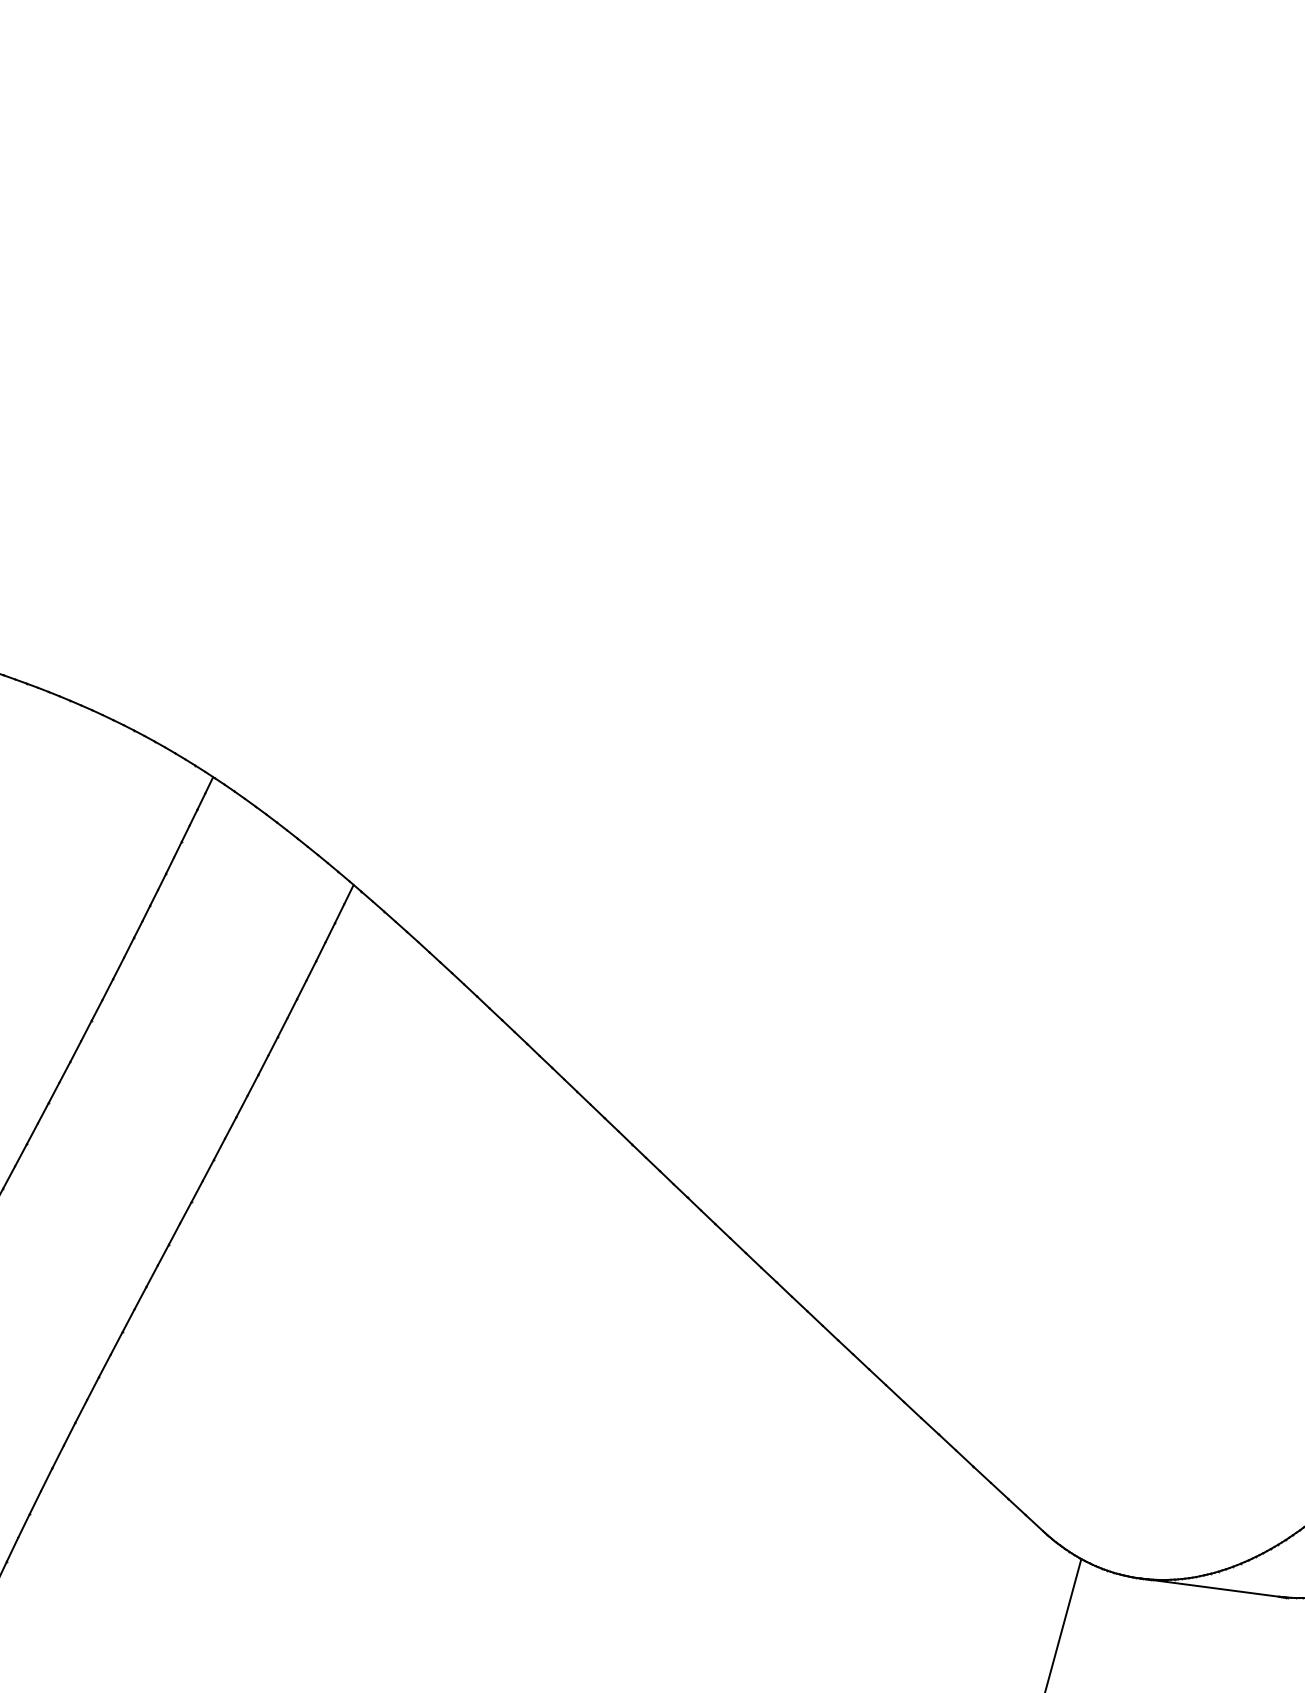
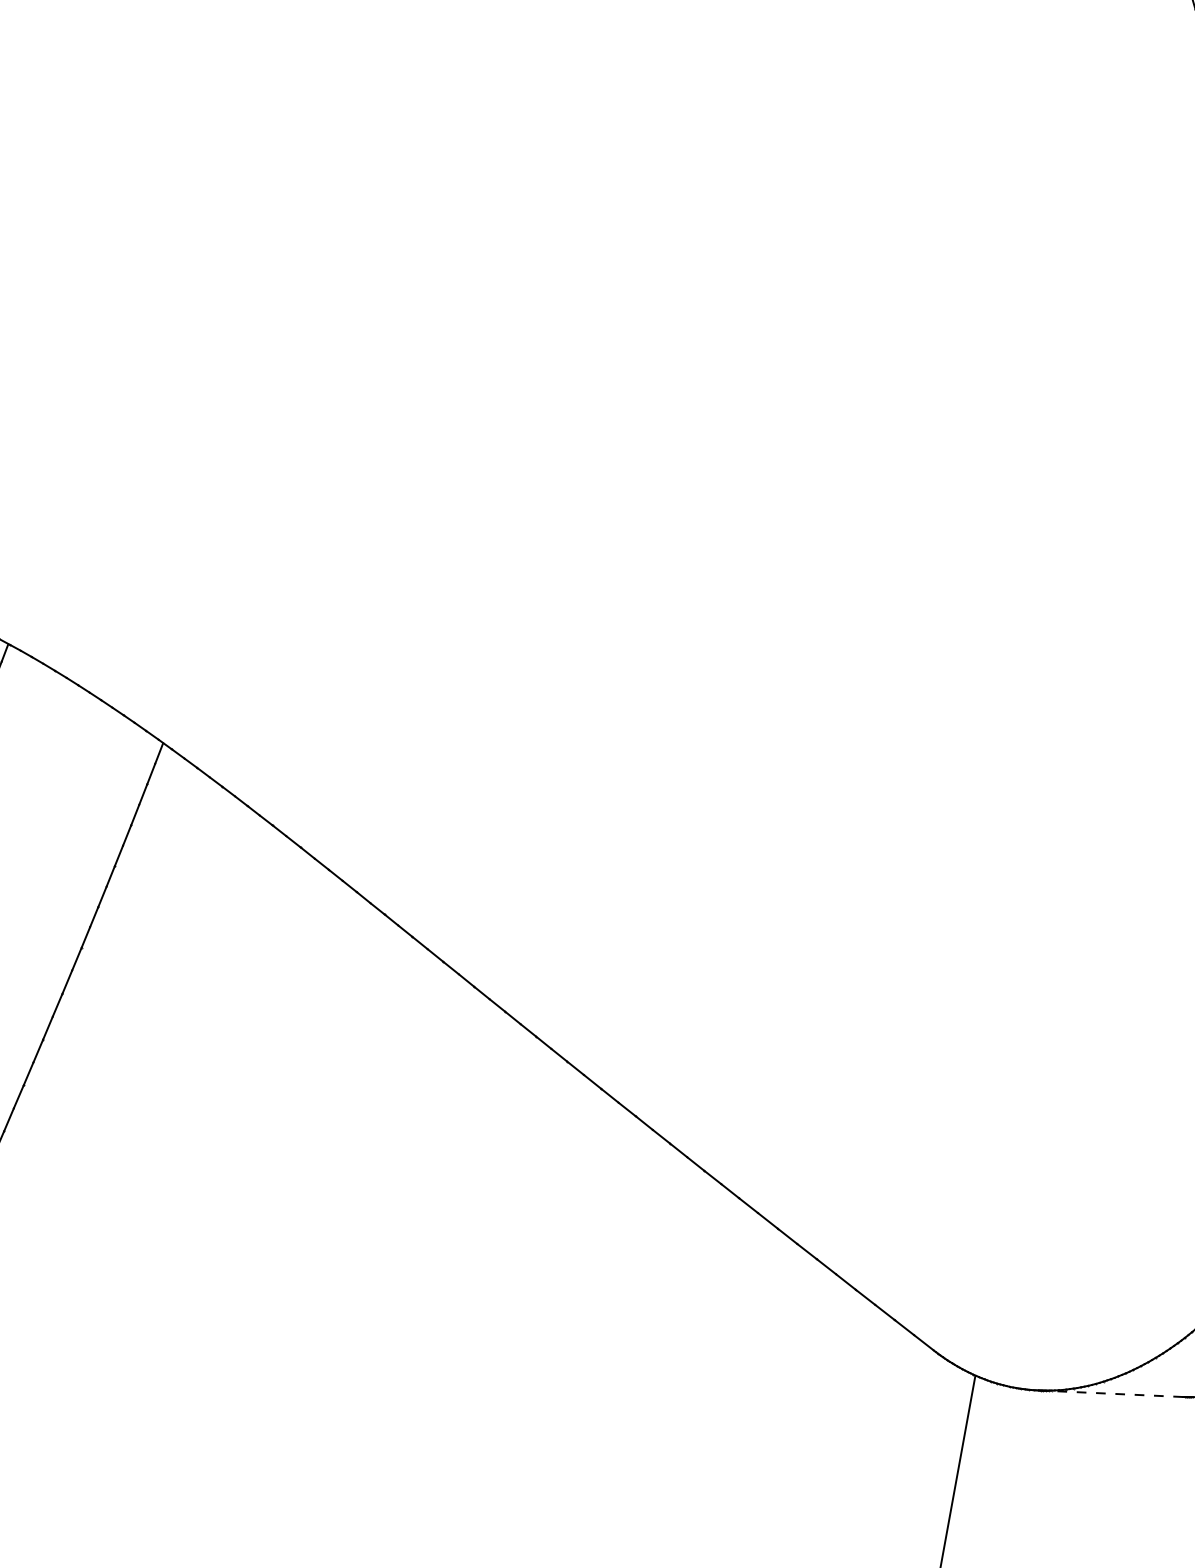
line: (1209, 1587) -> (1110, 1393), solid -> dashed

